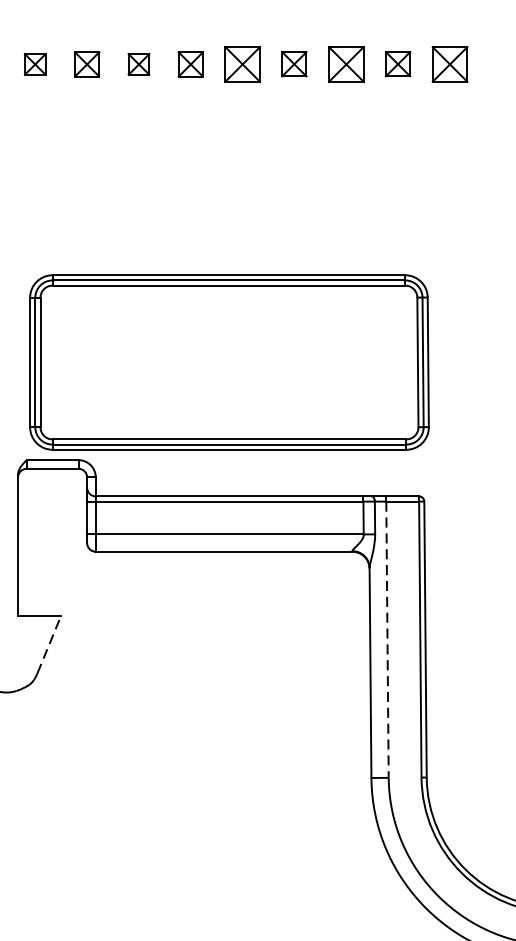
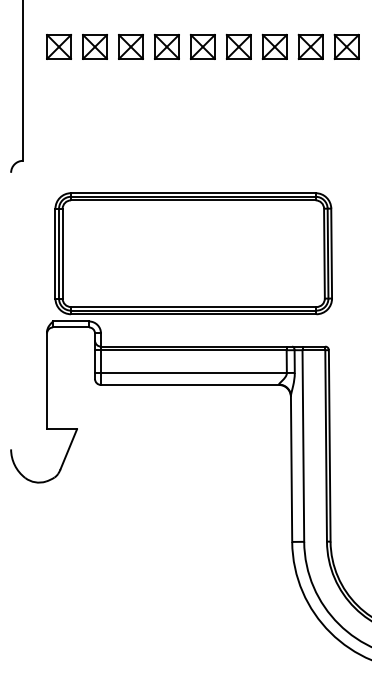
part: (34, 63) -> (58, 46), size x1.67
part: (86, 63) -> (94, 46), size x1.43
part: (138, 63) -> (130, 46), size x1.67
part: (190, 63) -> (166, 46), size x1.43
part: (293, 63) -> (238, 46), size x1.43
part: (397, 63) -> (310, 46), size x1.43
line: (387, 640) -> (303, 446), dashed -> solid
line: (48, 644) -> (68, 449), dashed -> solid

